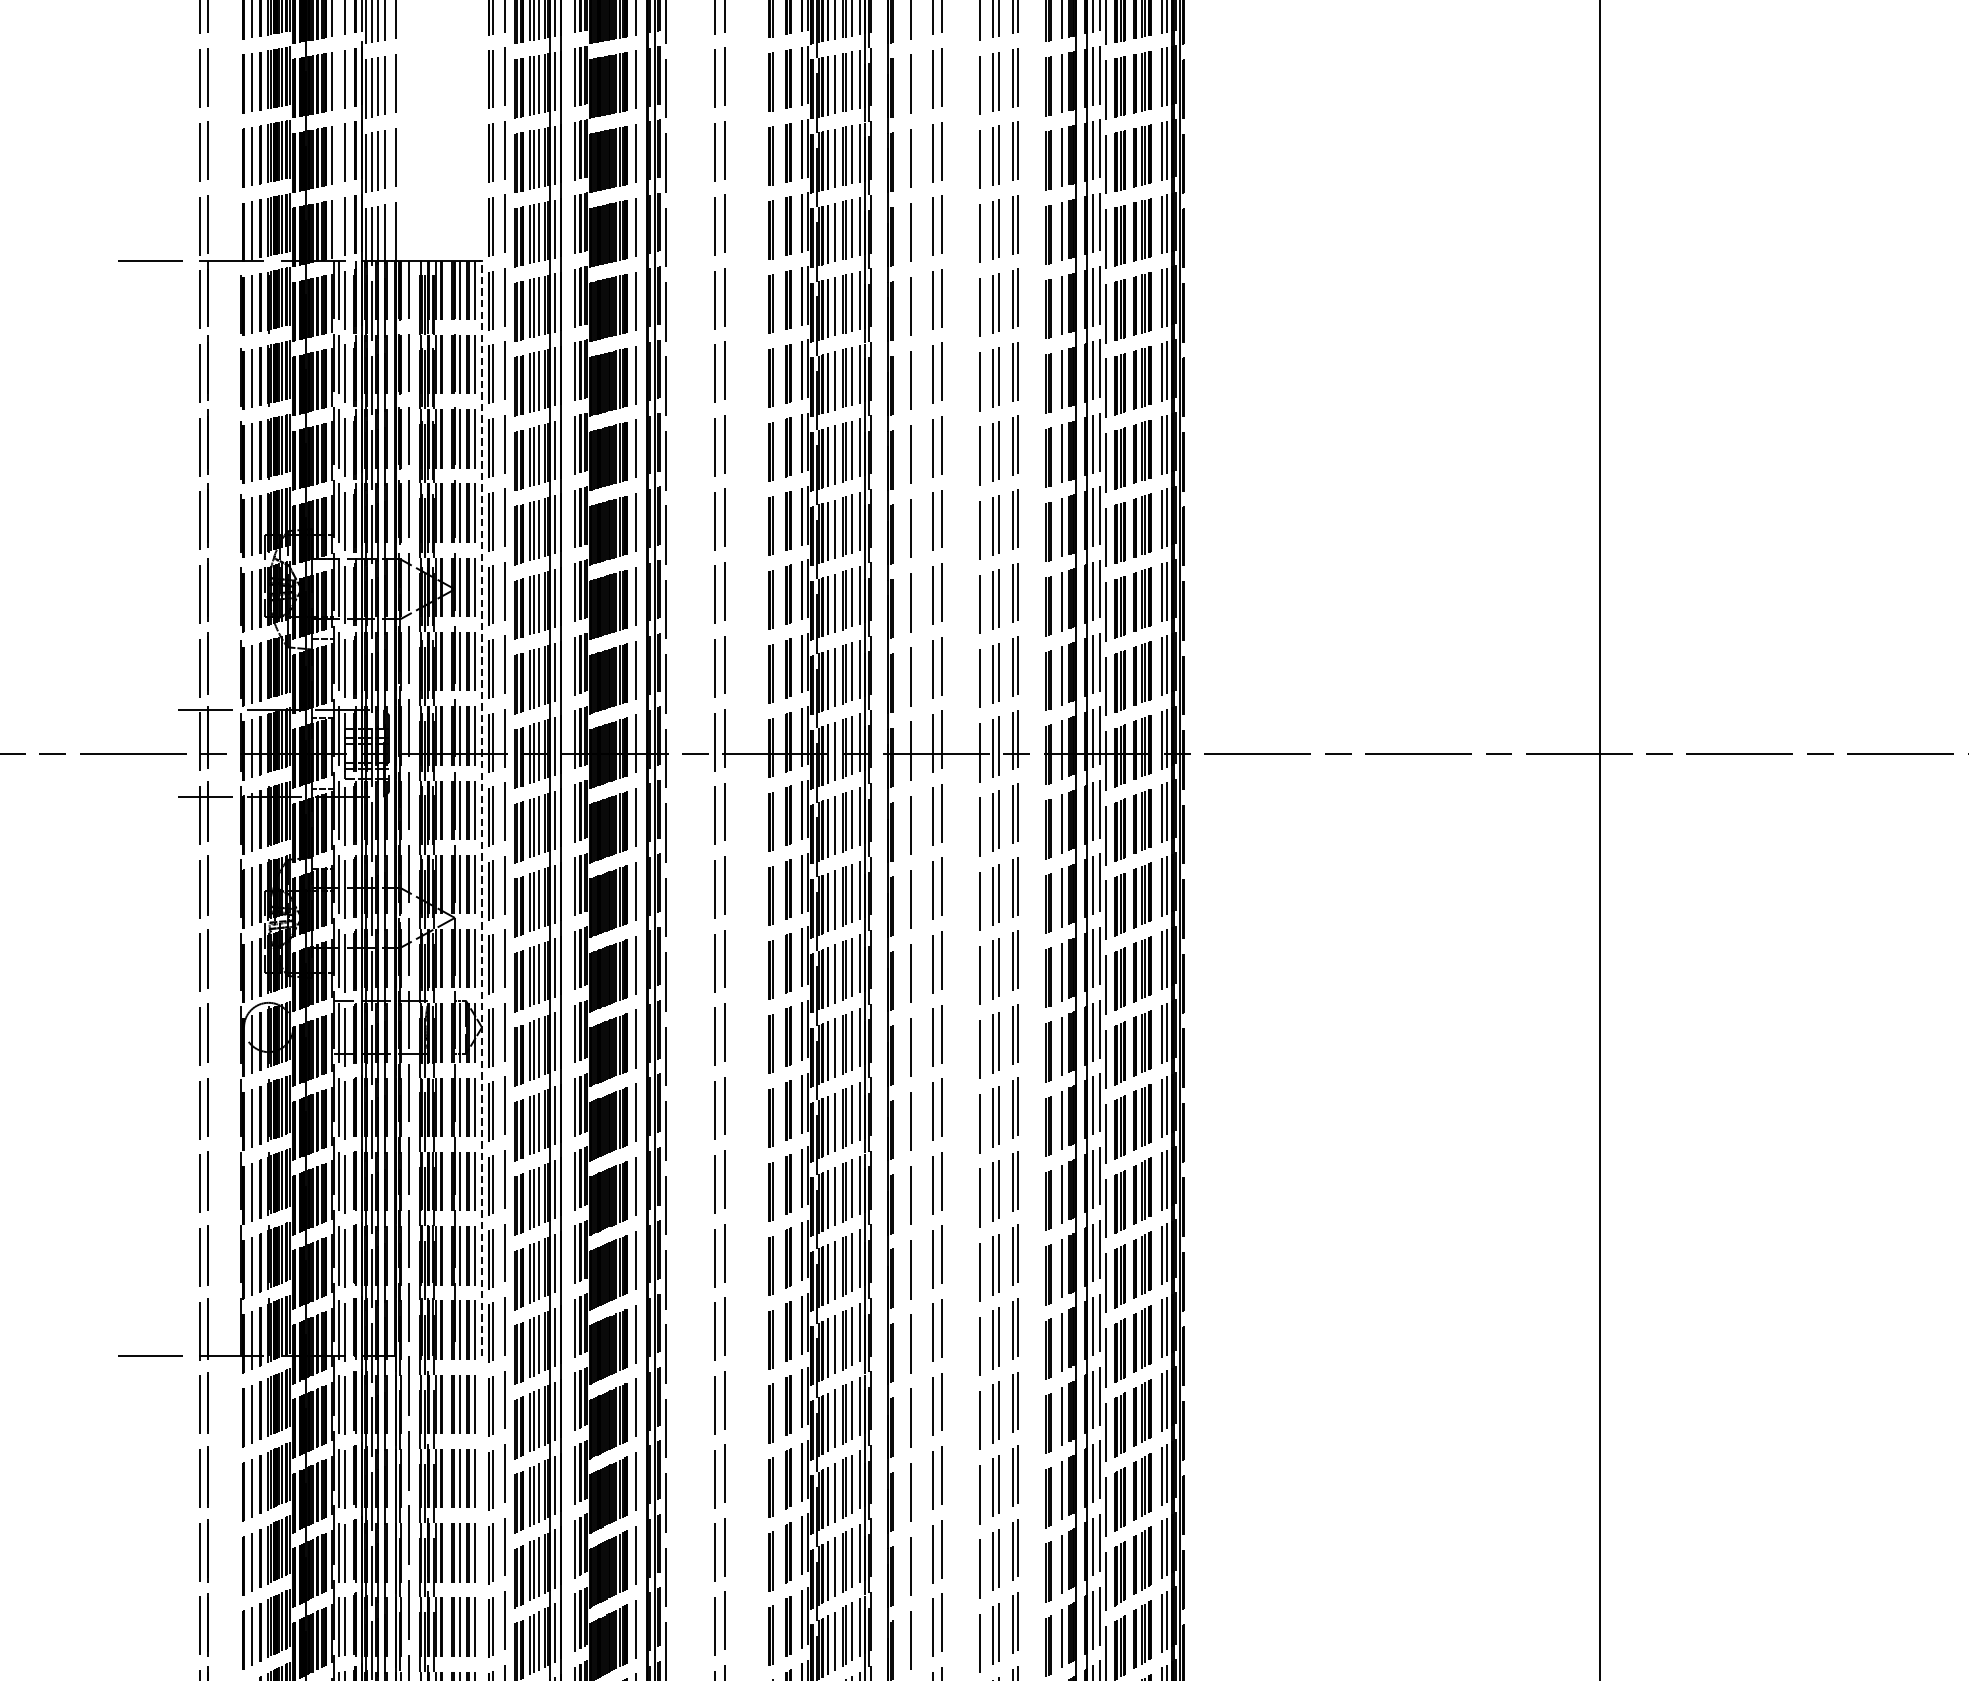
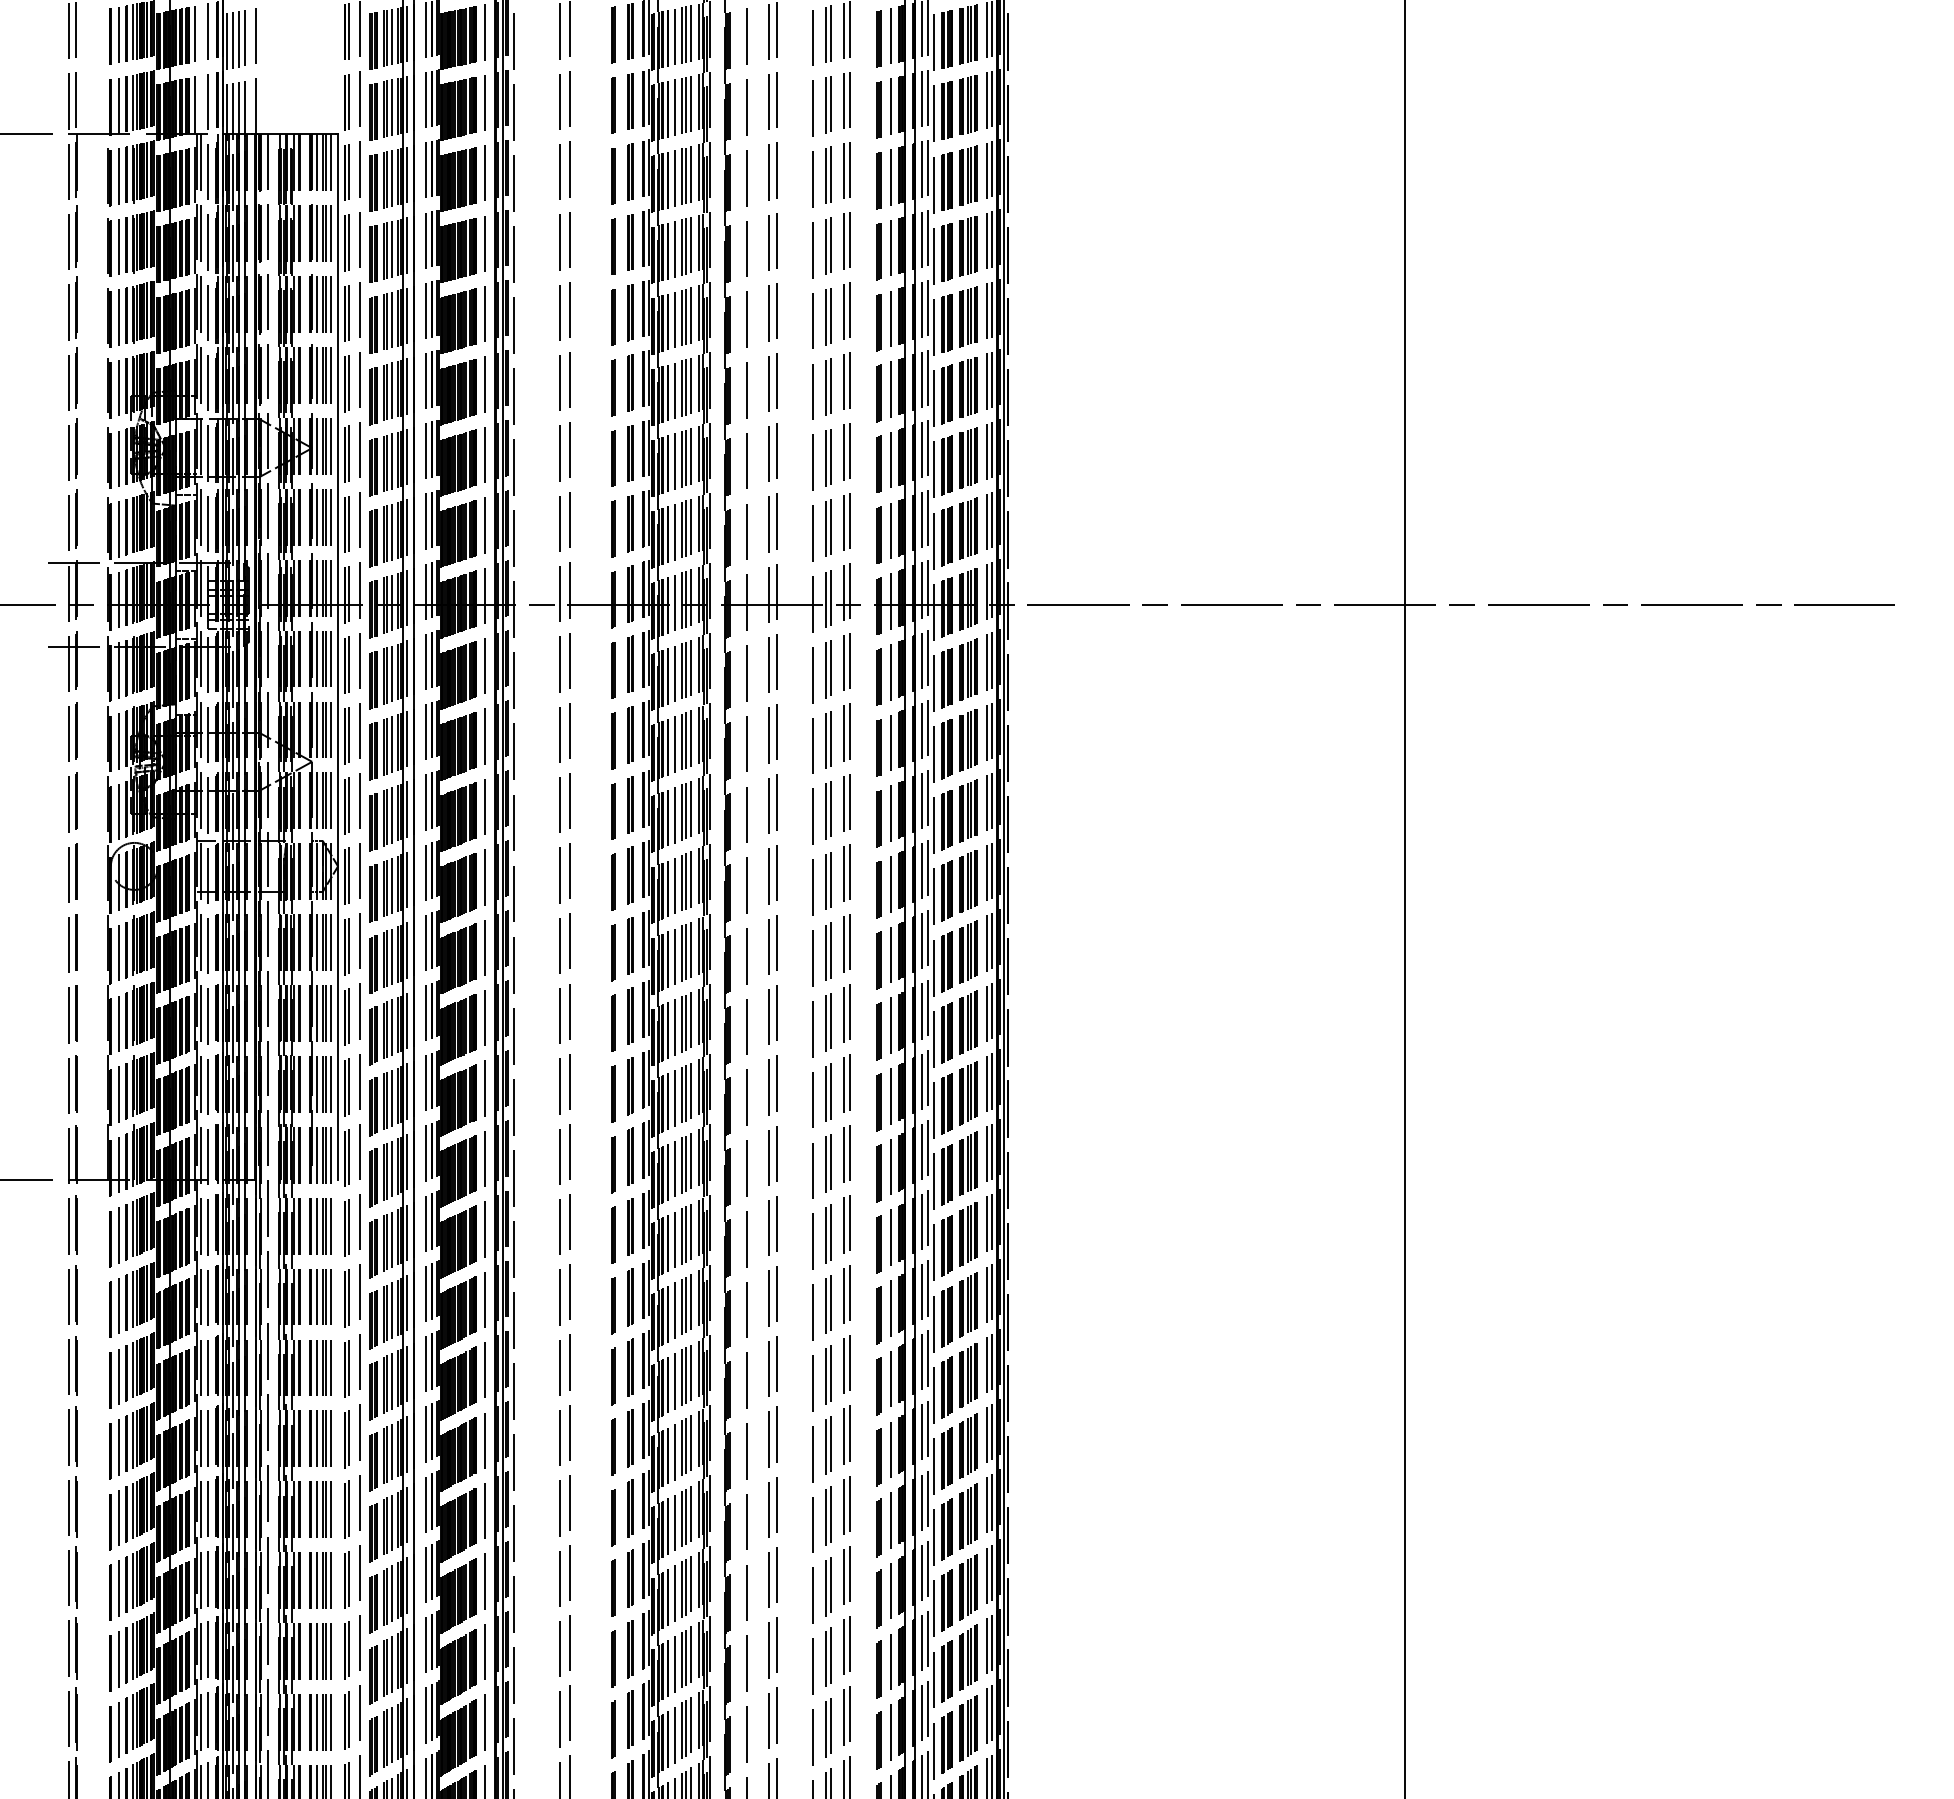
line: (482, 808) -> (338, 657), dashed -> solid

